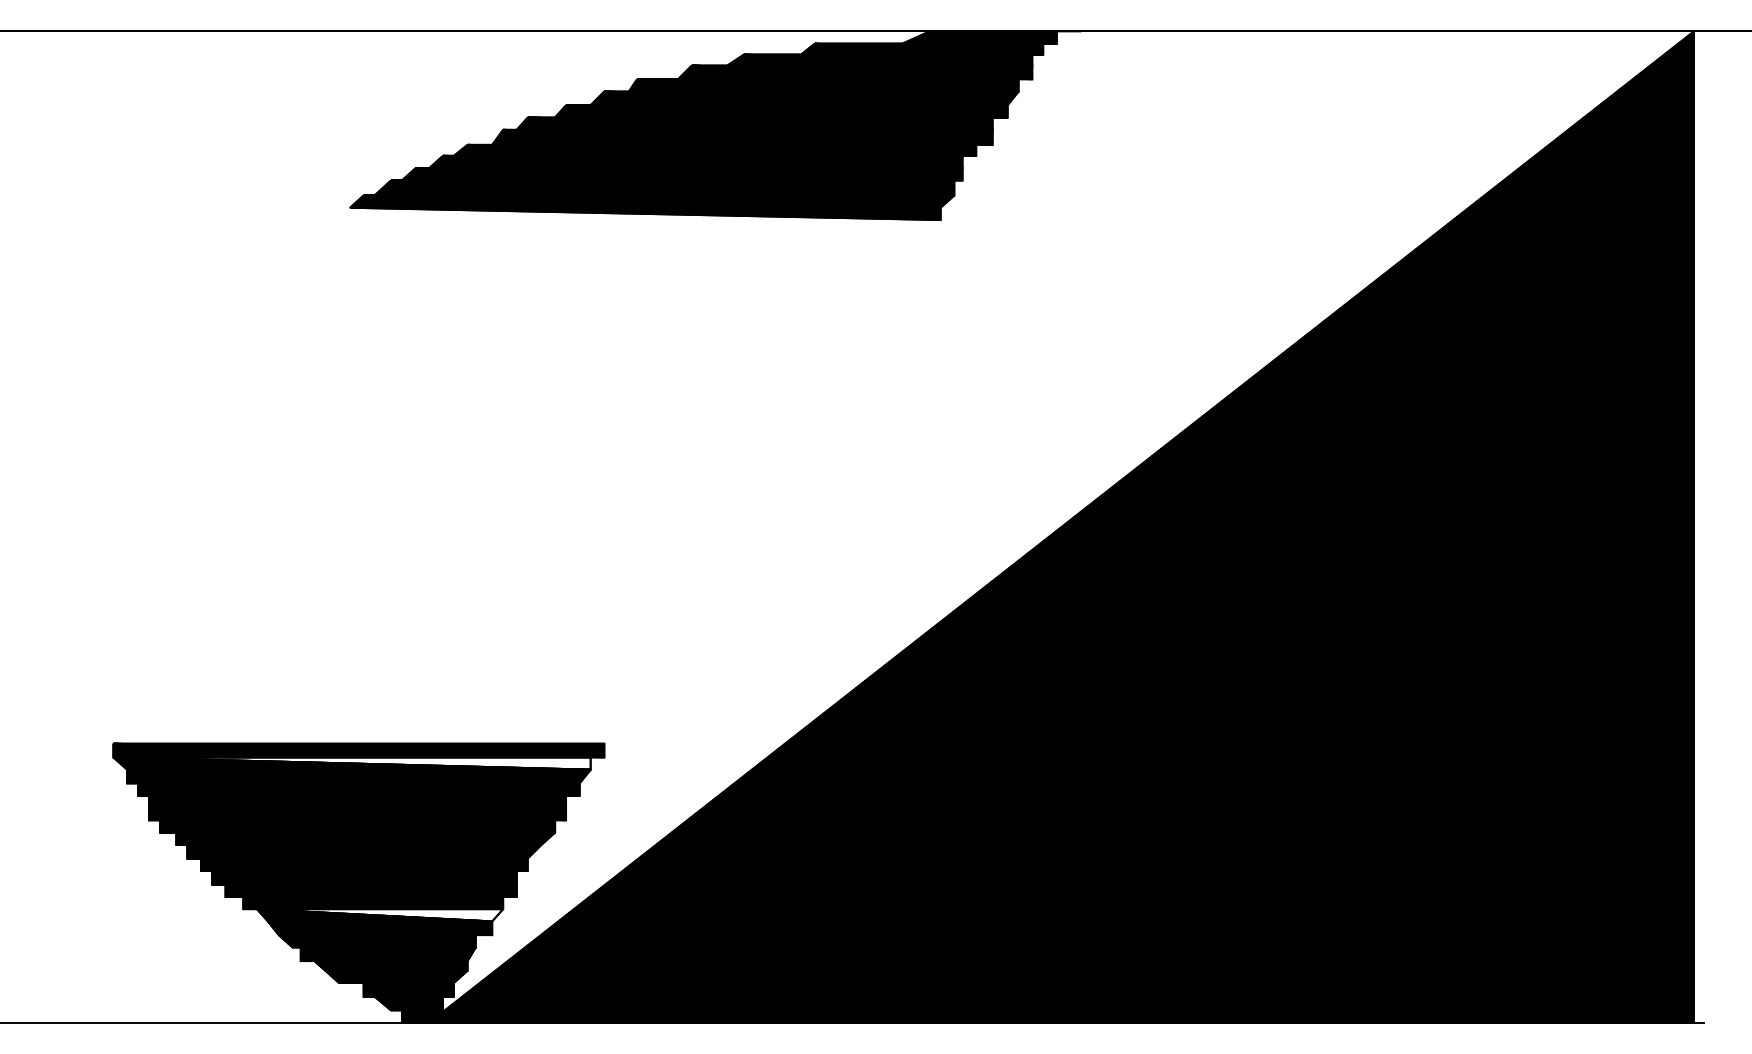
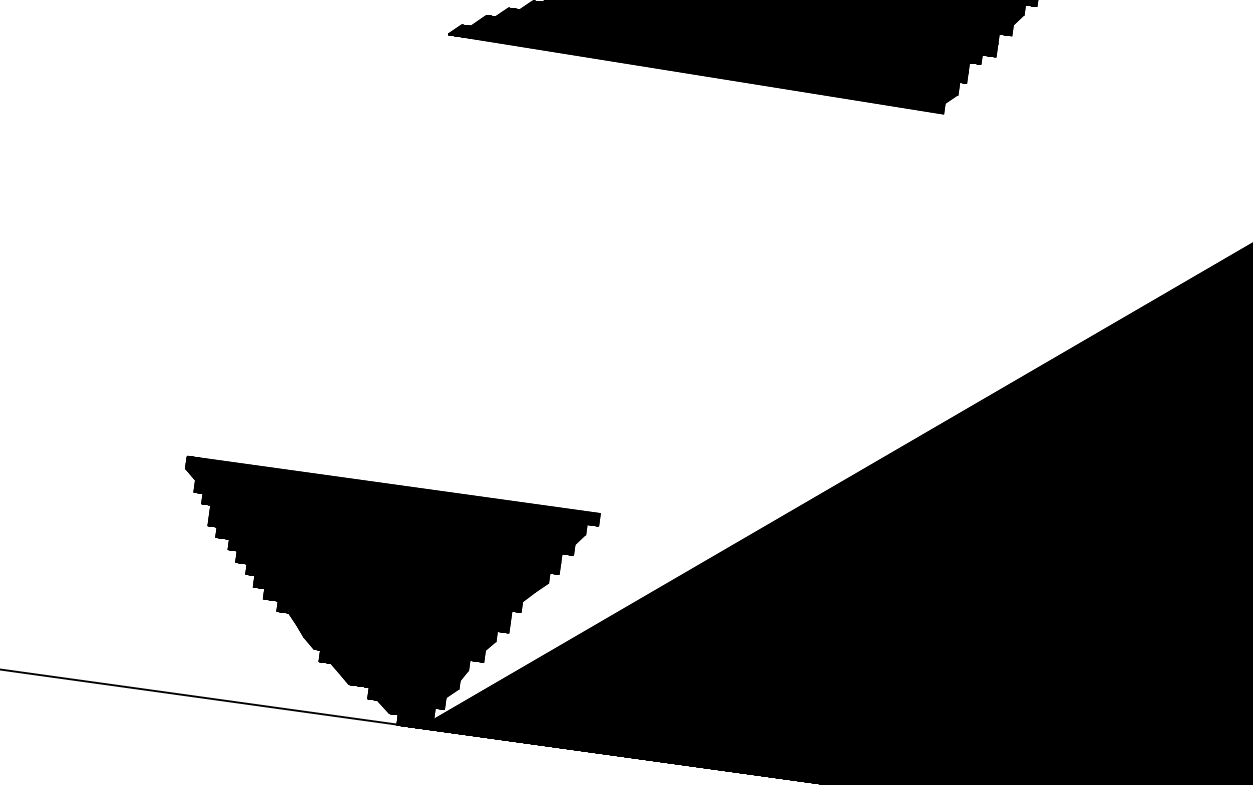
fill: (351, 763) -> (385, 501), added
fill: (380, 915) -> (391, 632), added

